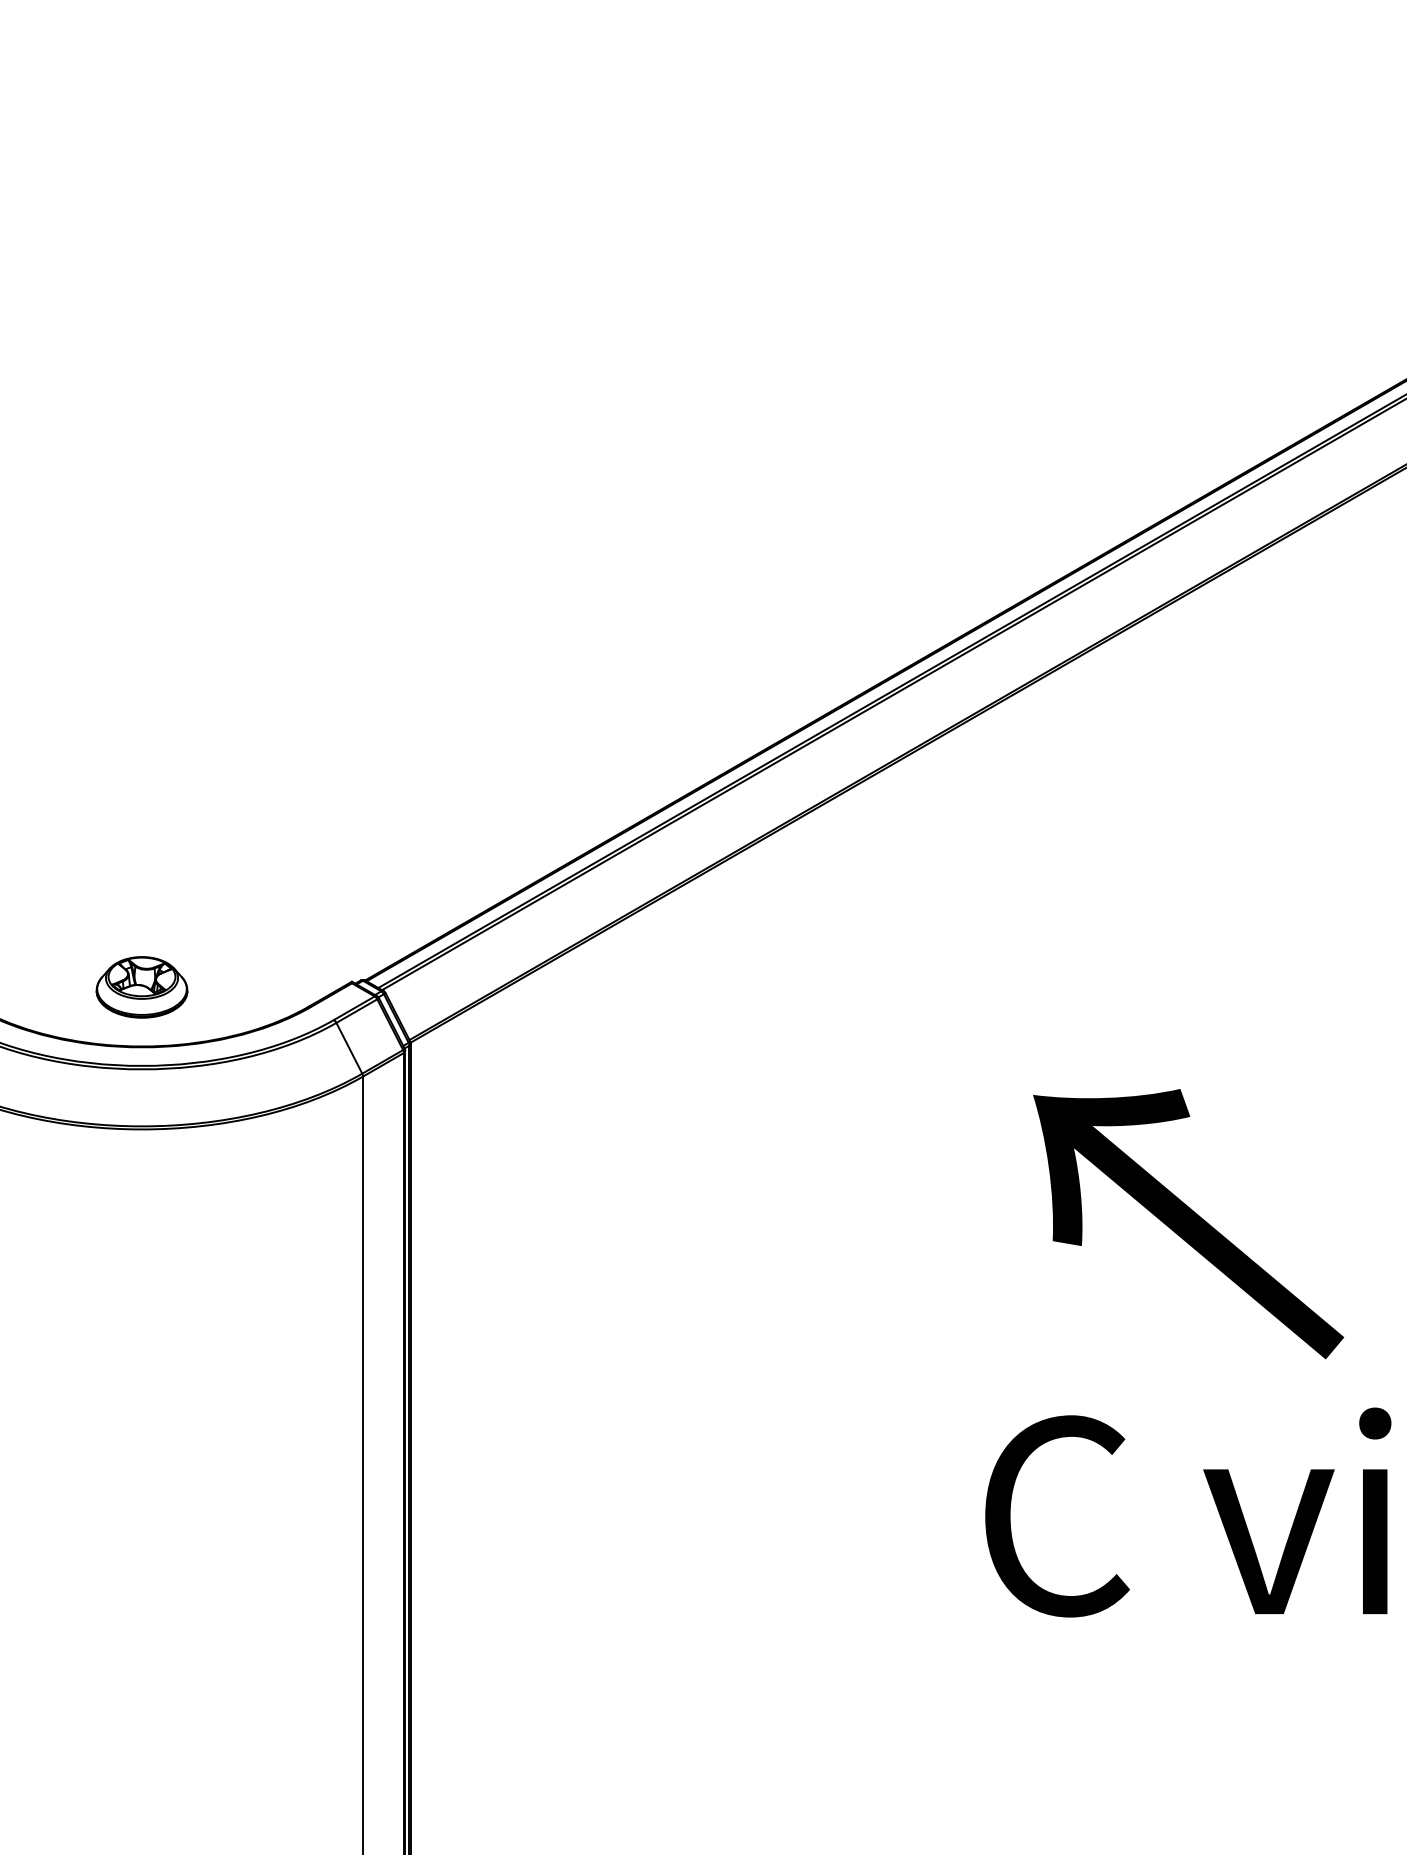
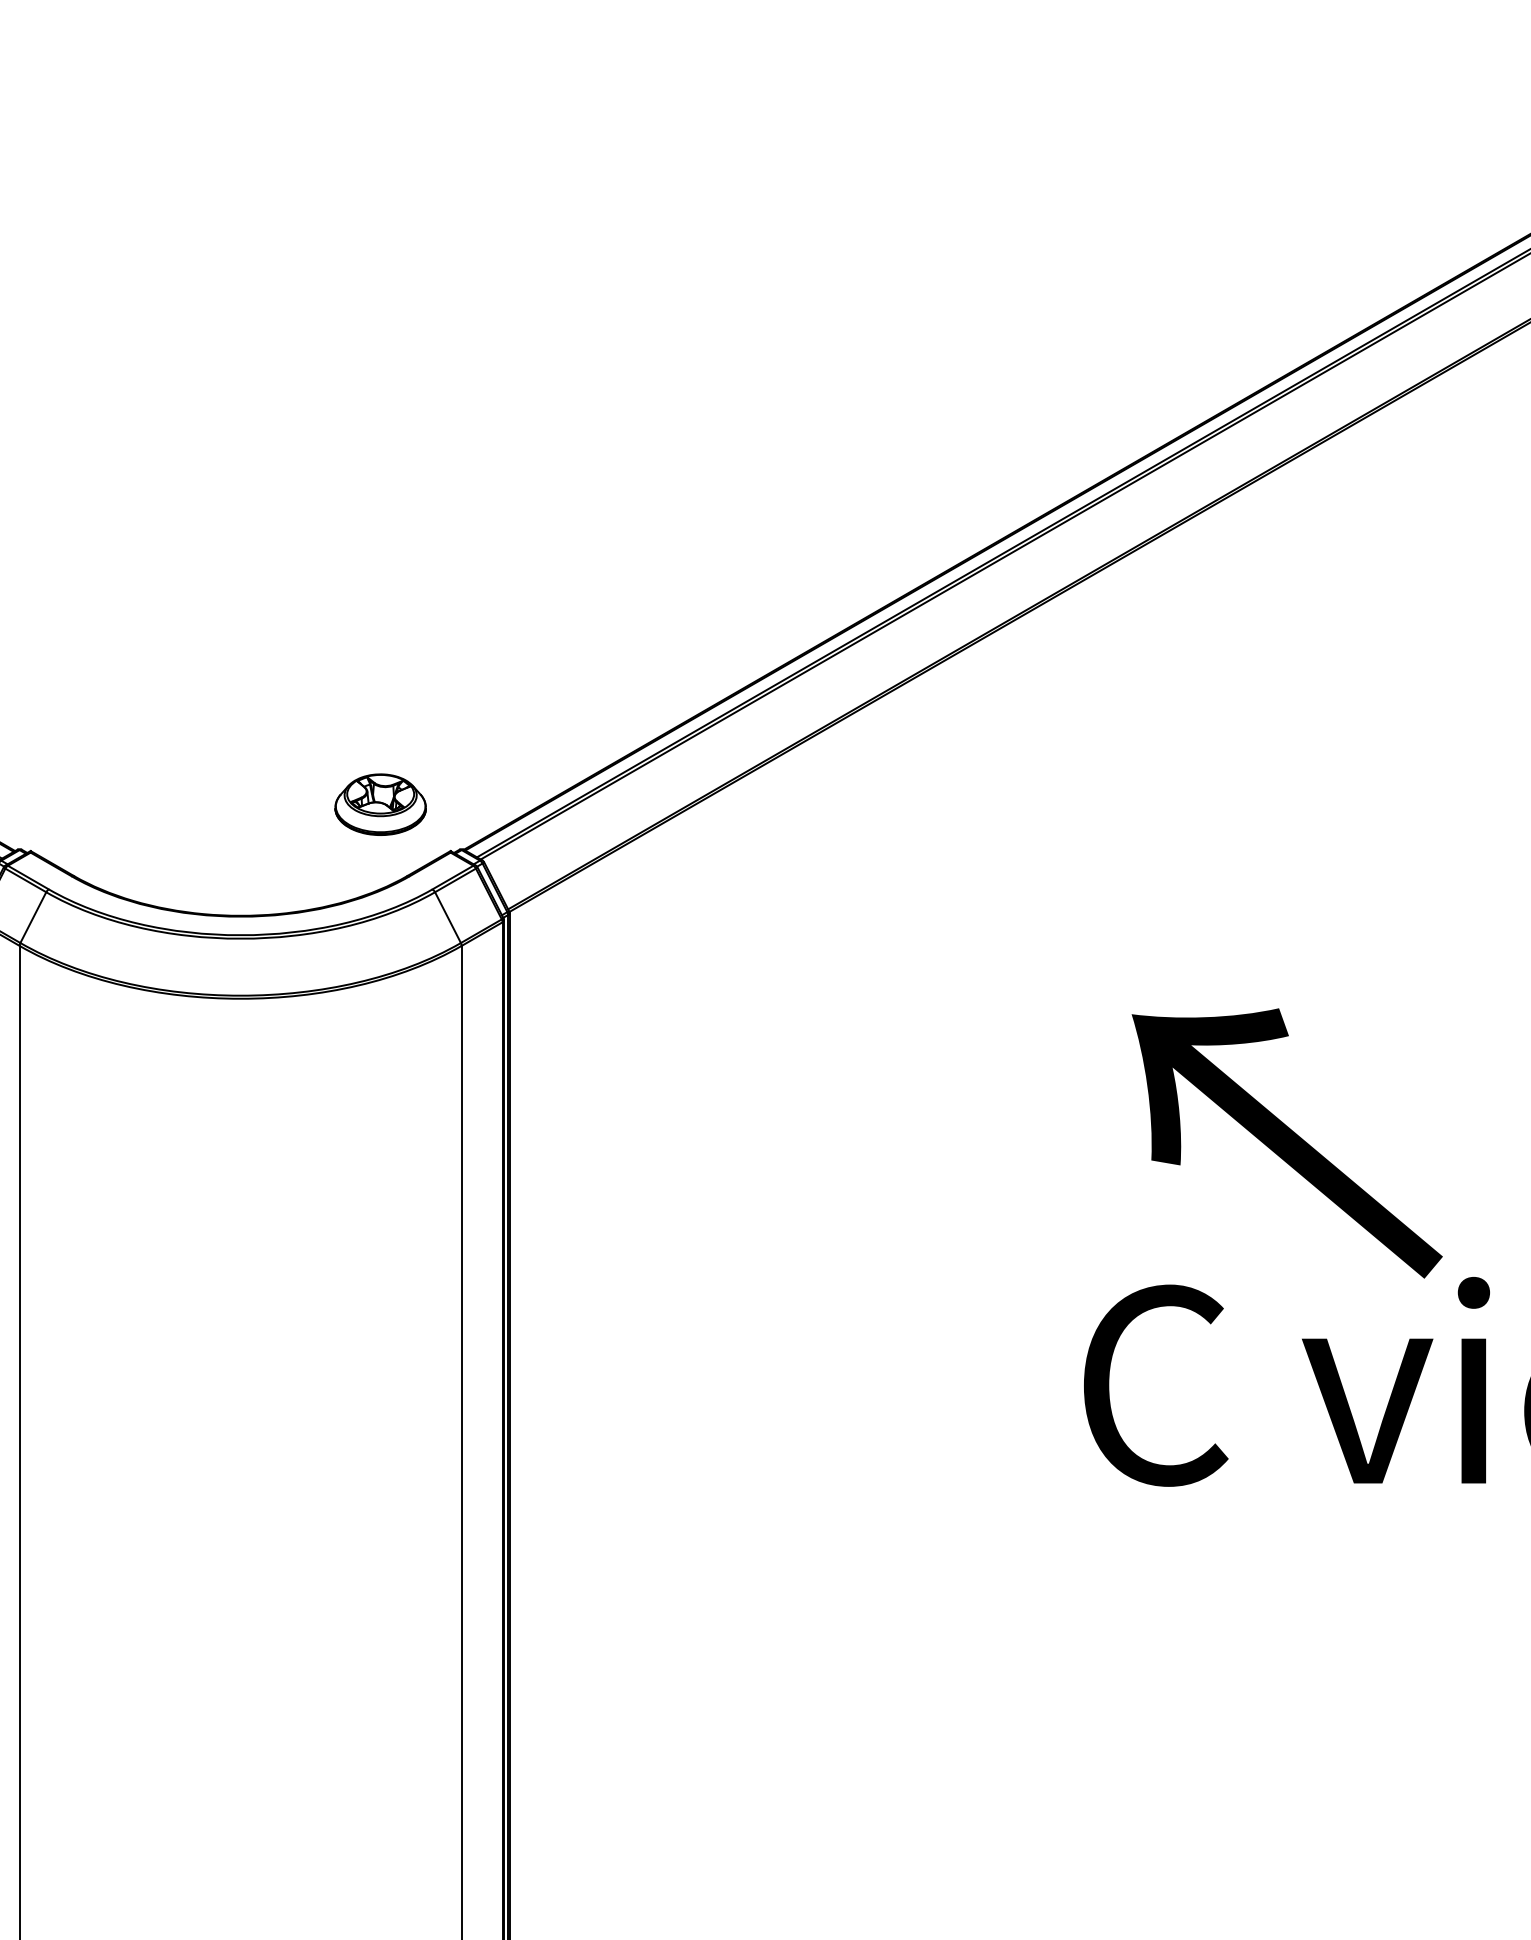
part: (141, 987) -> (380, 804), moved
text: (1187, 1224) -> (1286, 1143), moved

